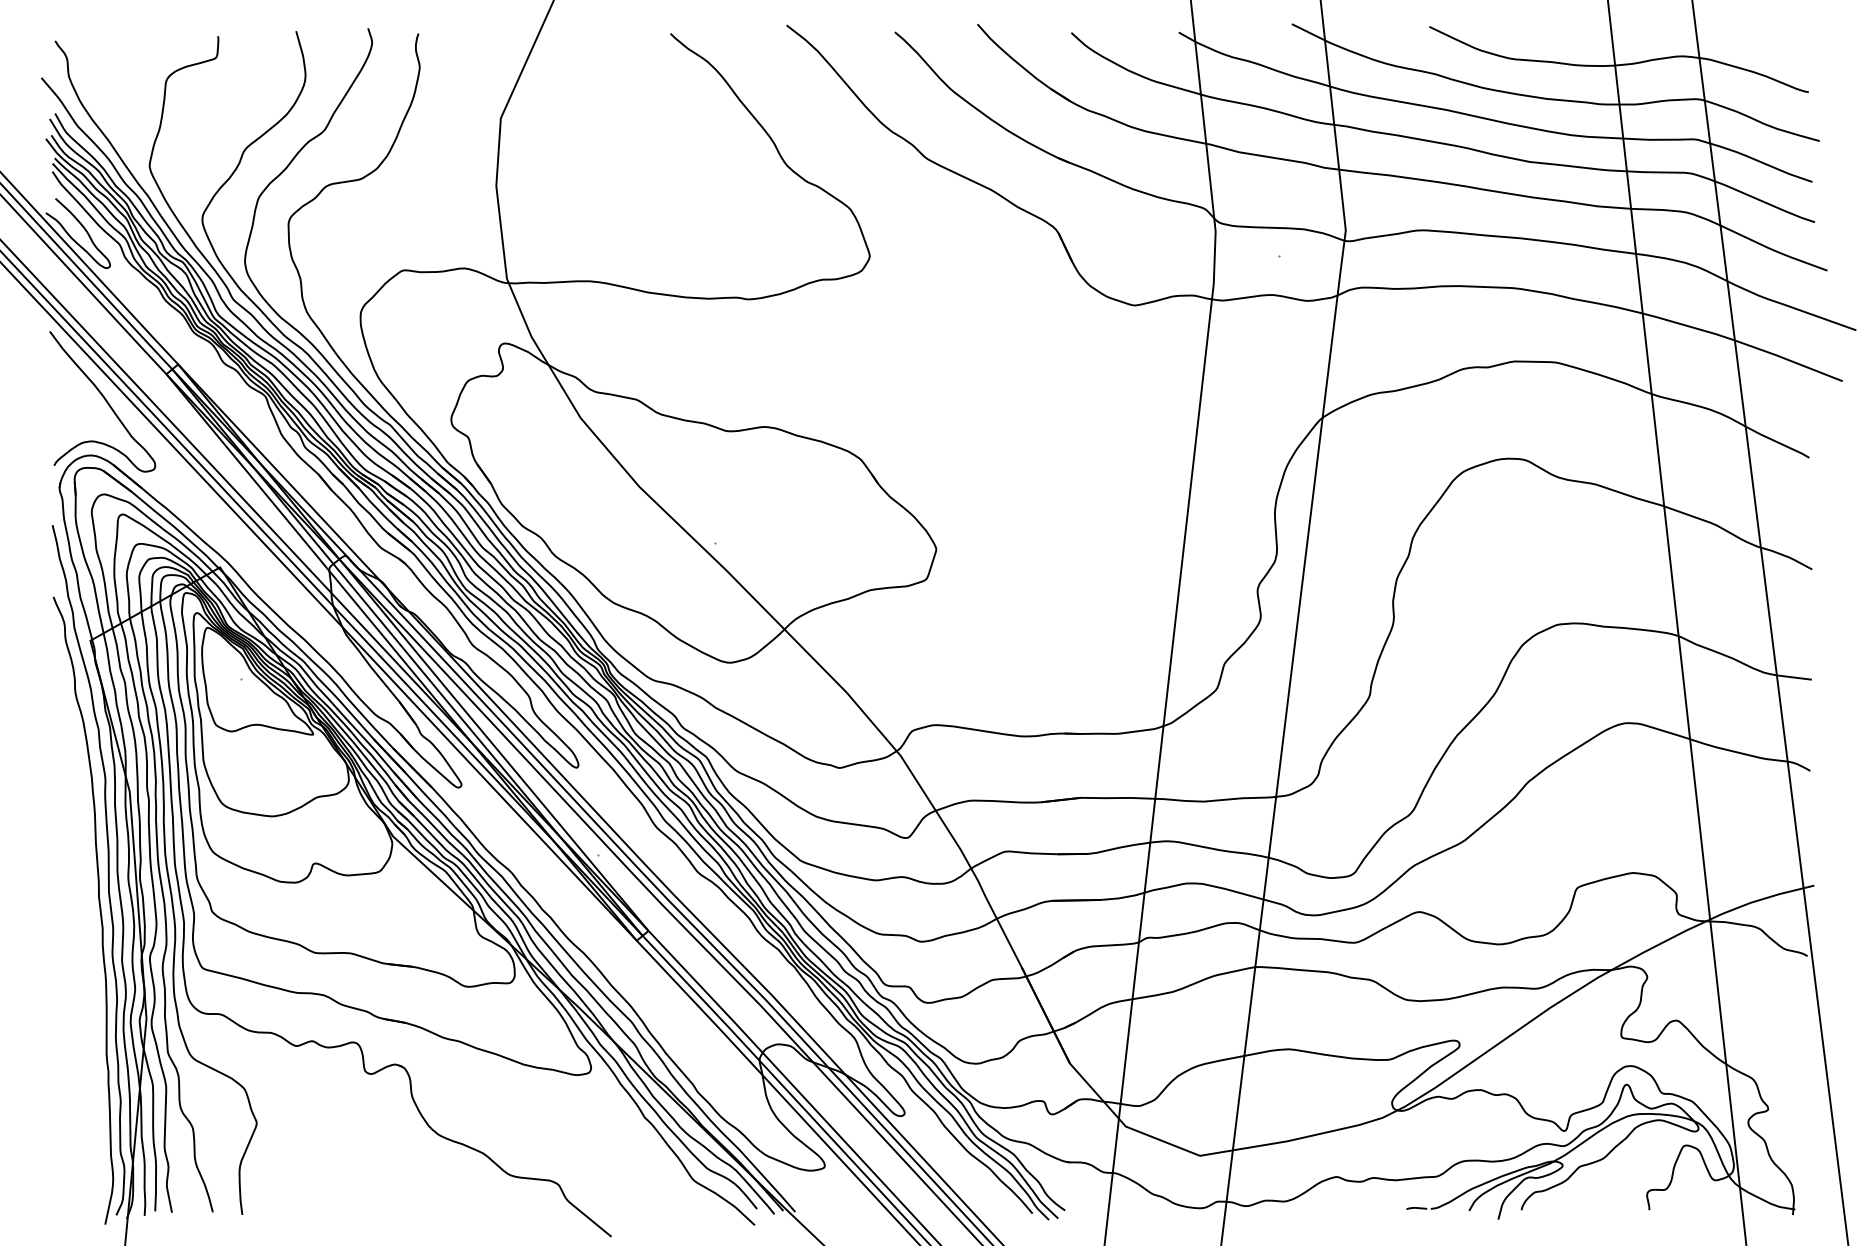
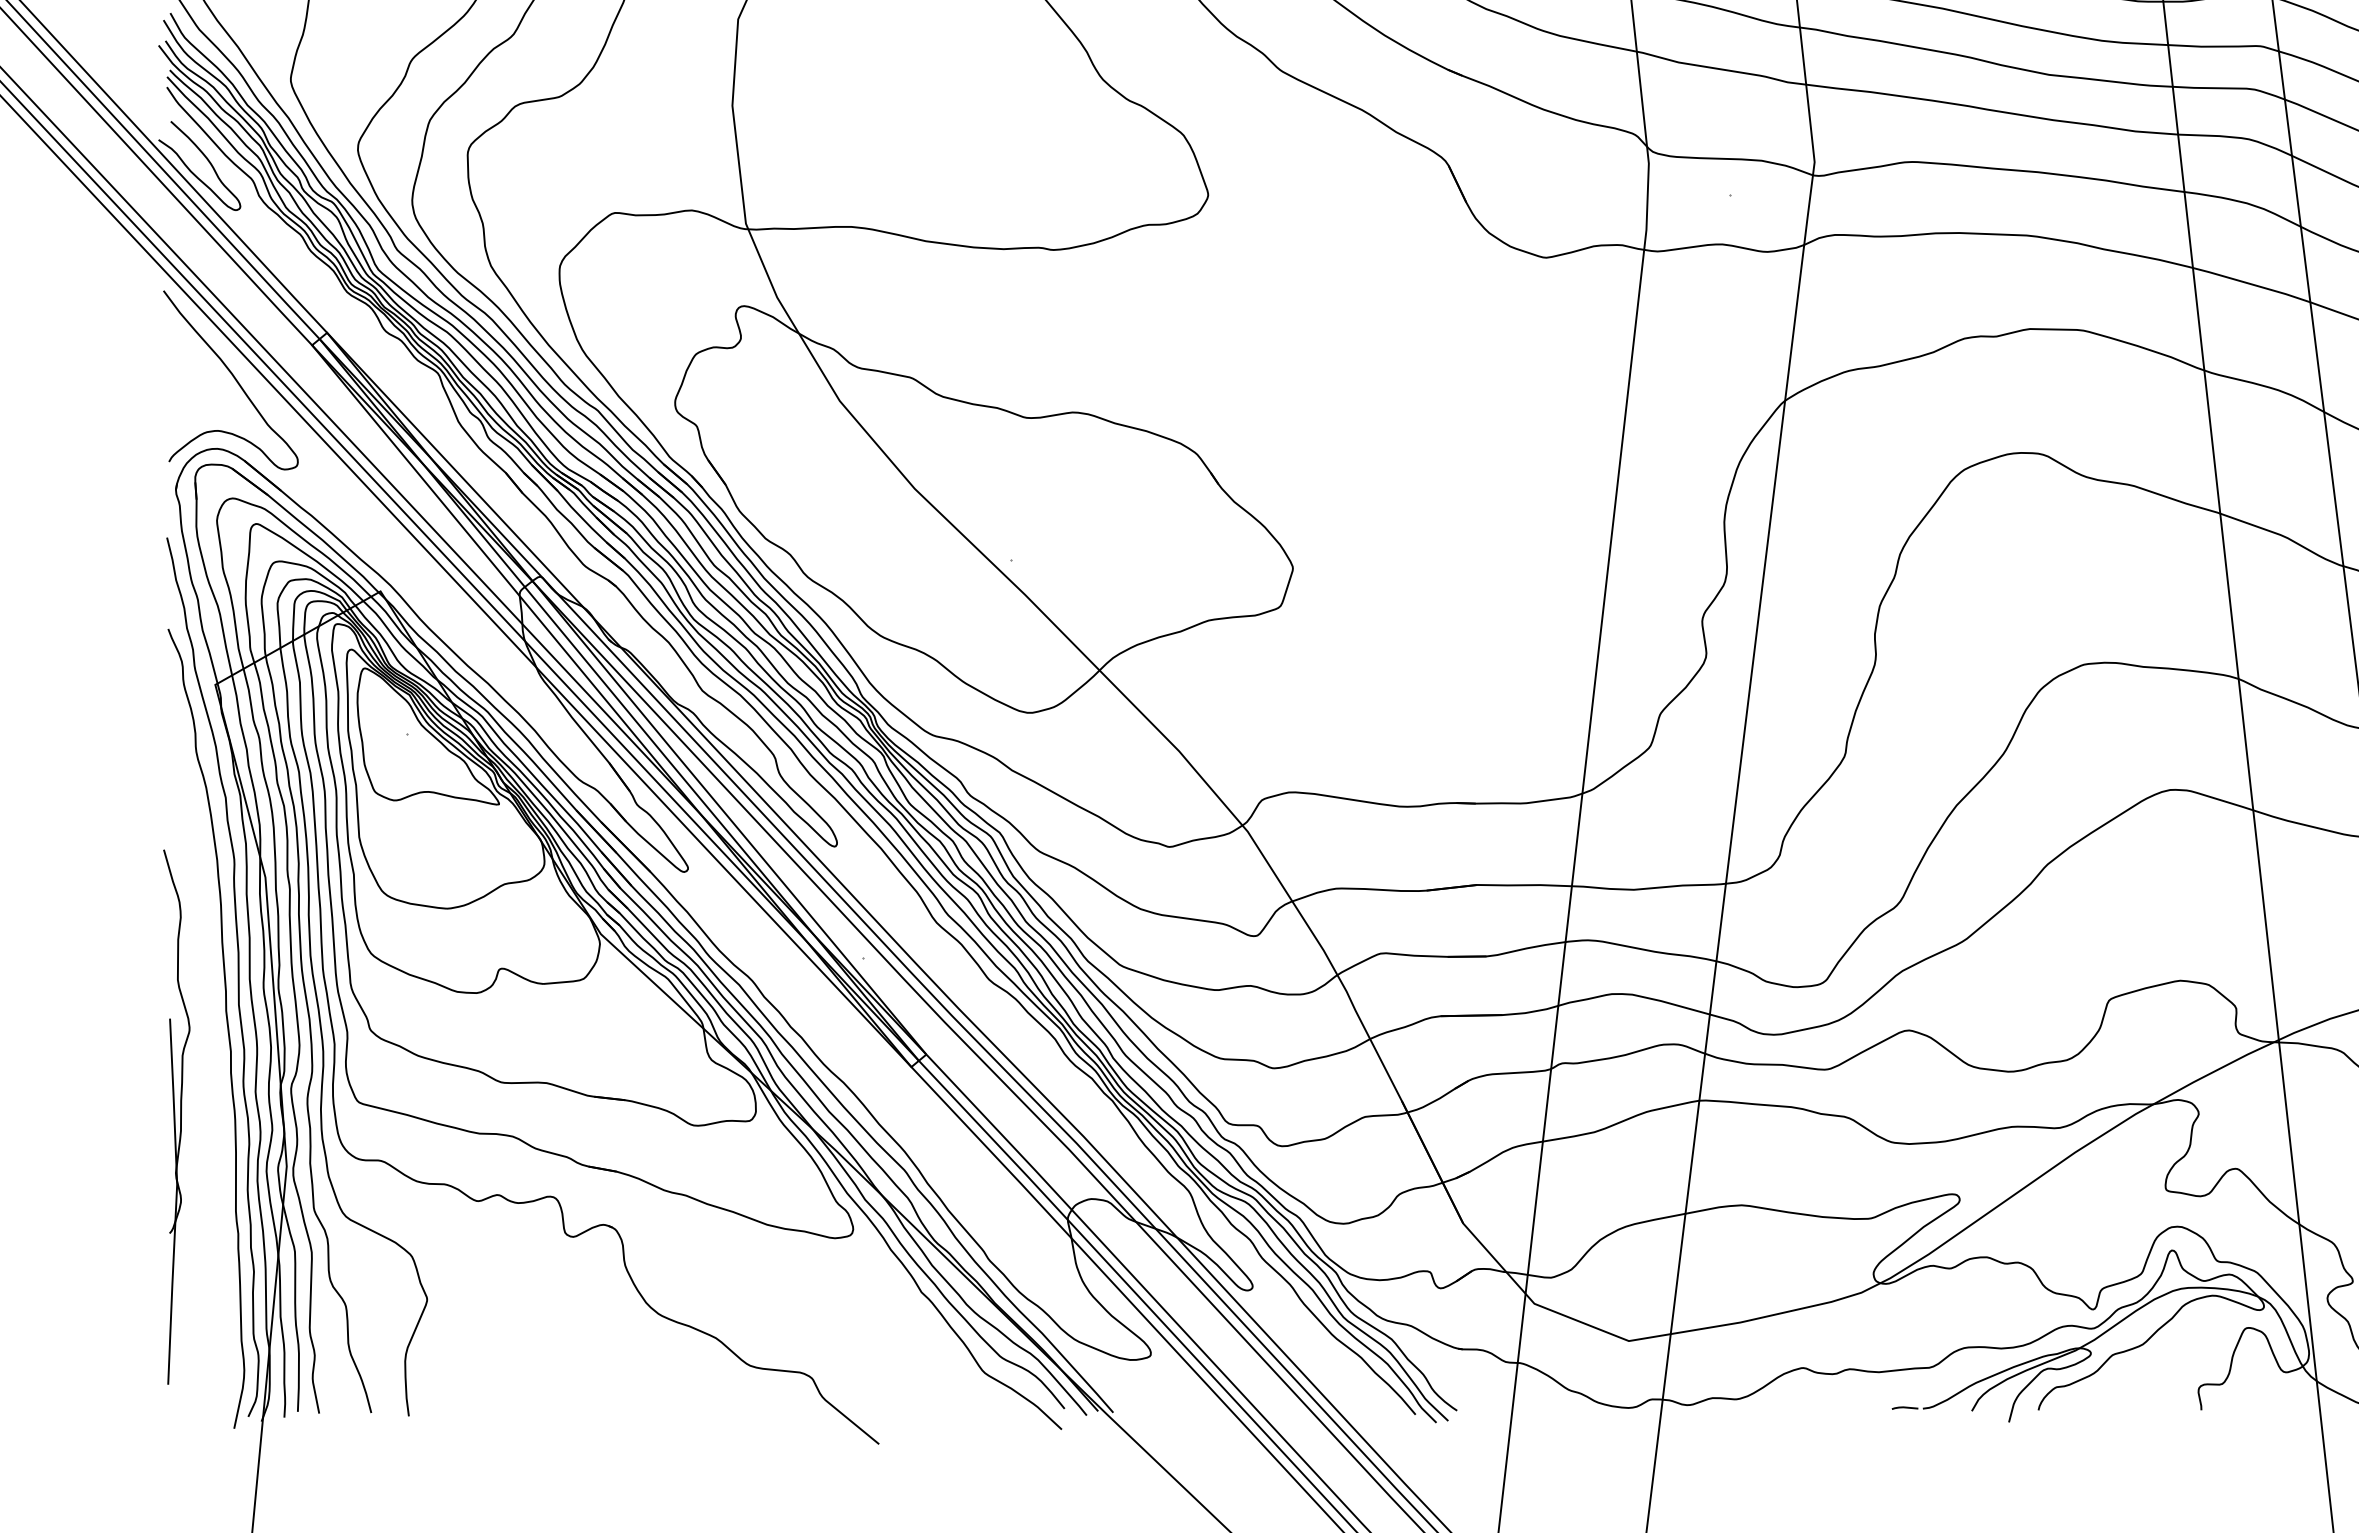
part: (60, 980) -> (177, 1117), added

